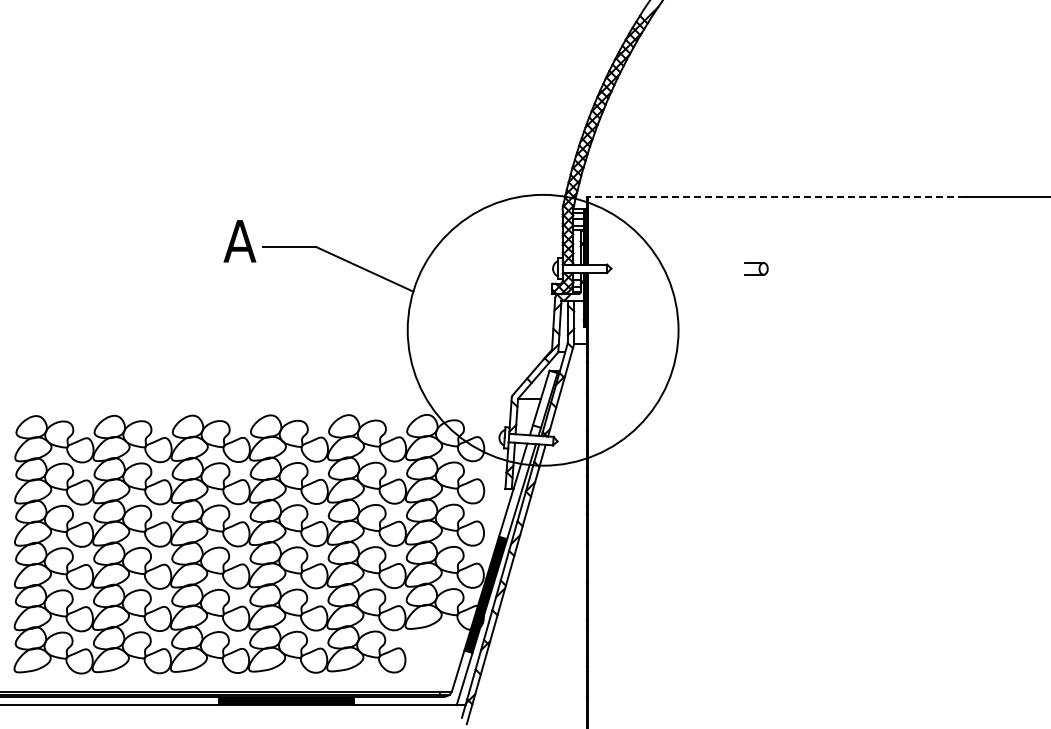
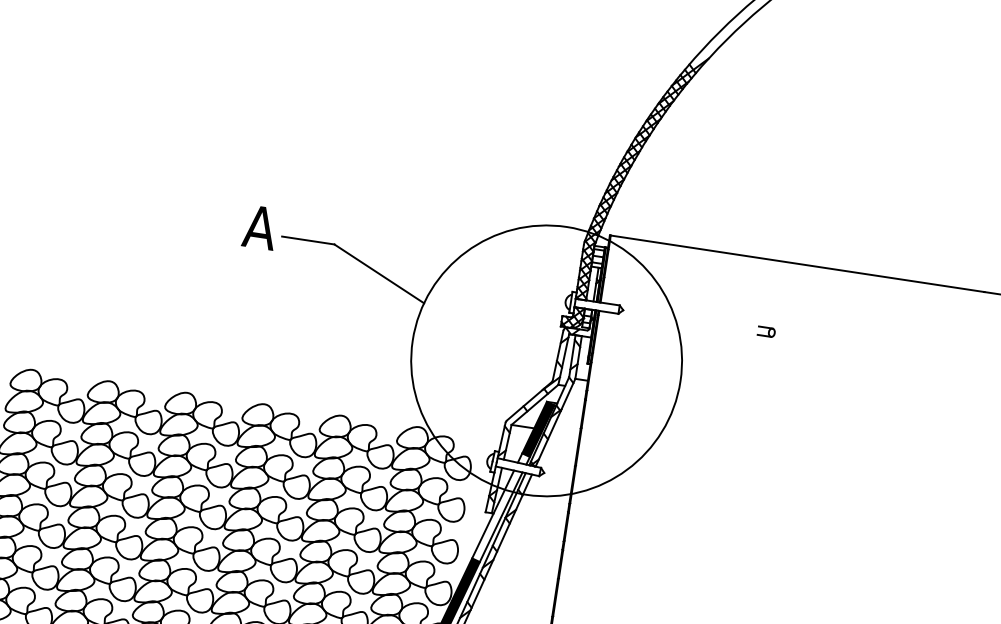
line: (776, 196) -> (797, 263), dashed -> solid
part: (756, 268) -> (766, 331), size x0.71
fill: (544, 398) -> (537, 428), added

